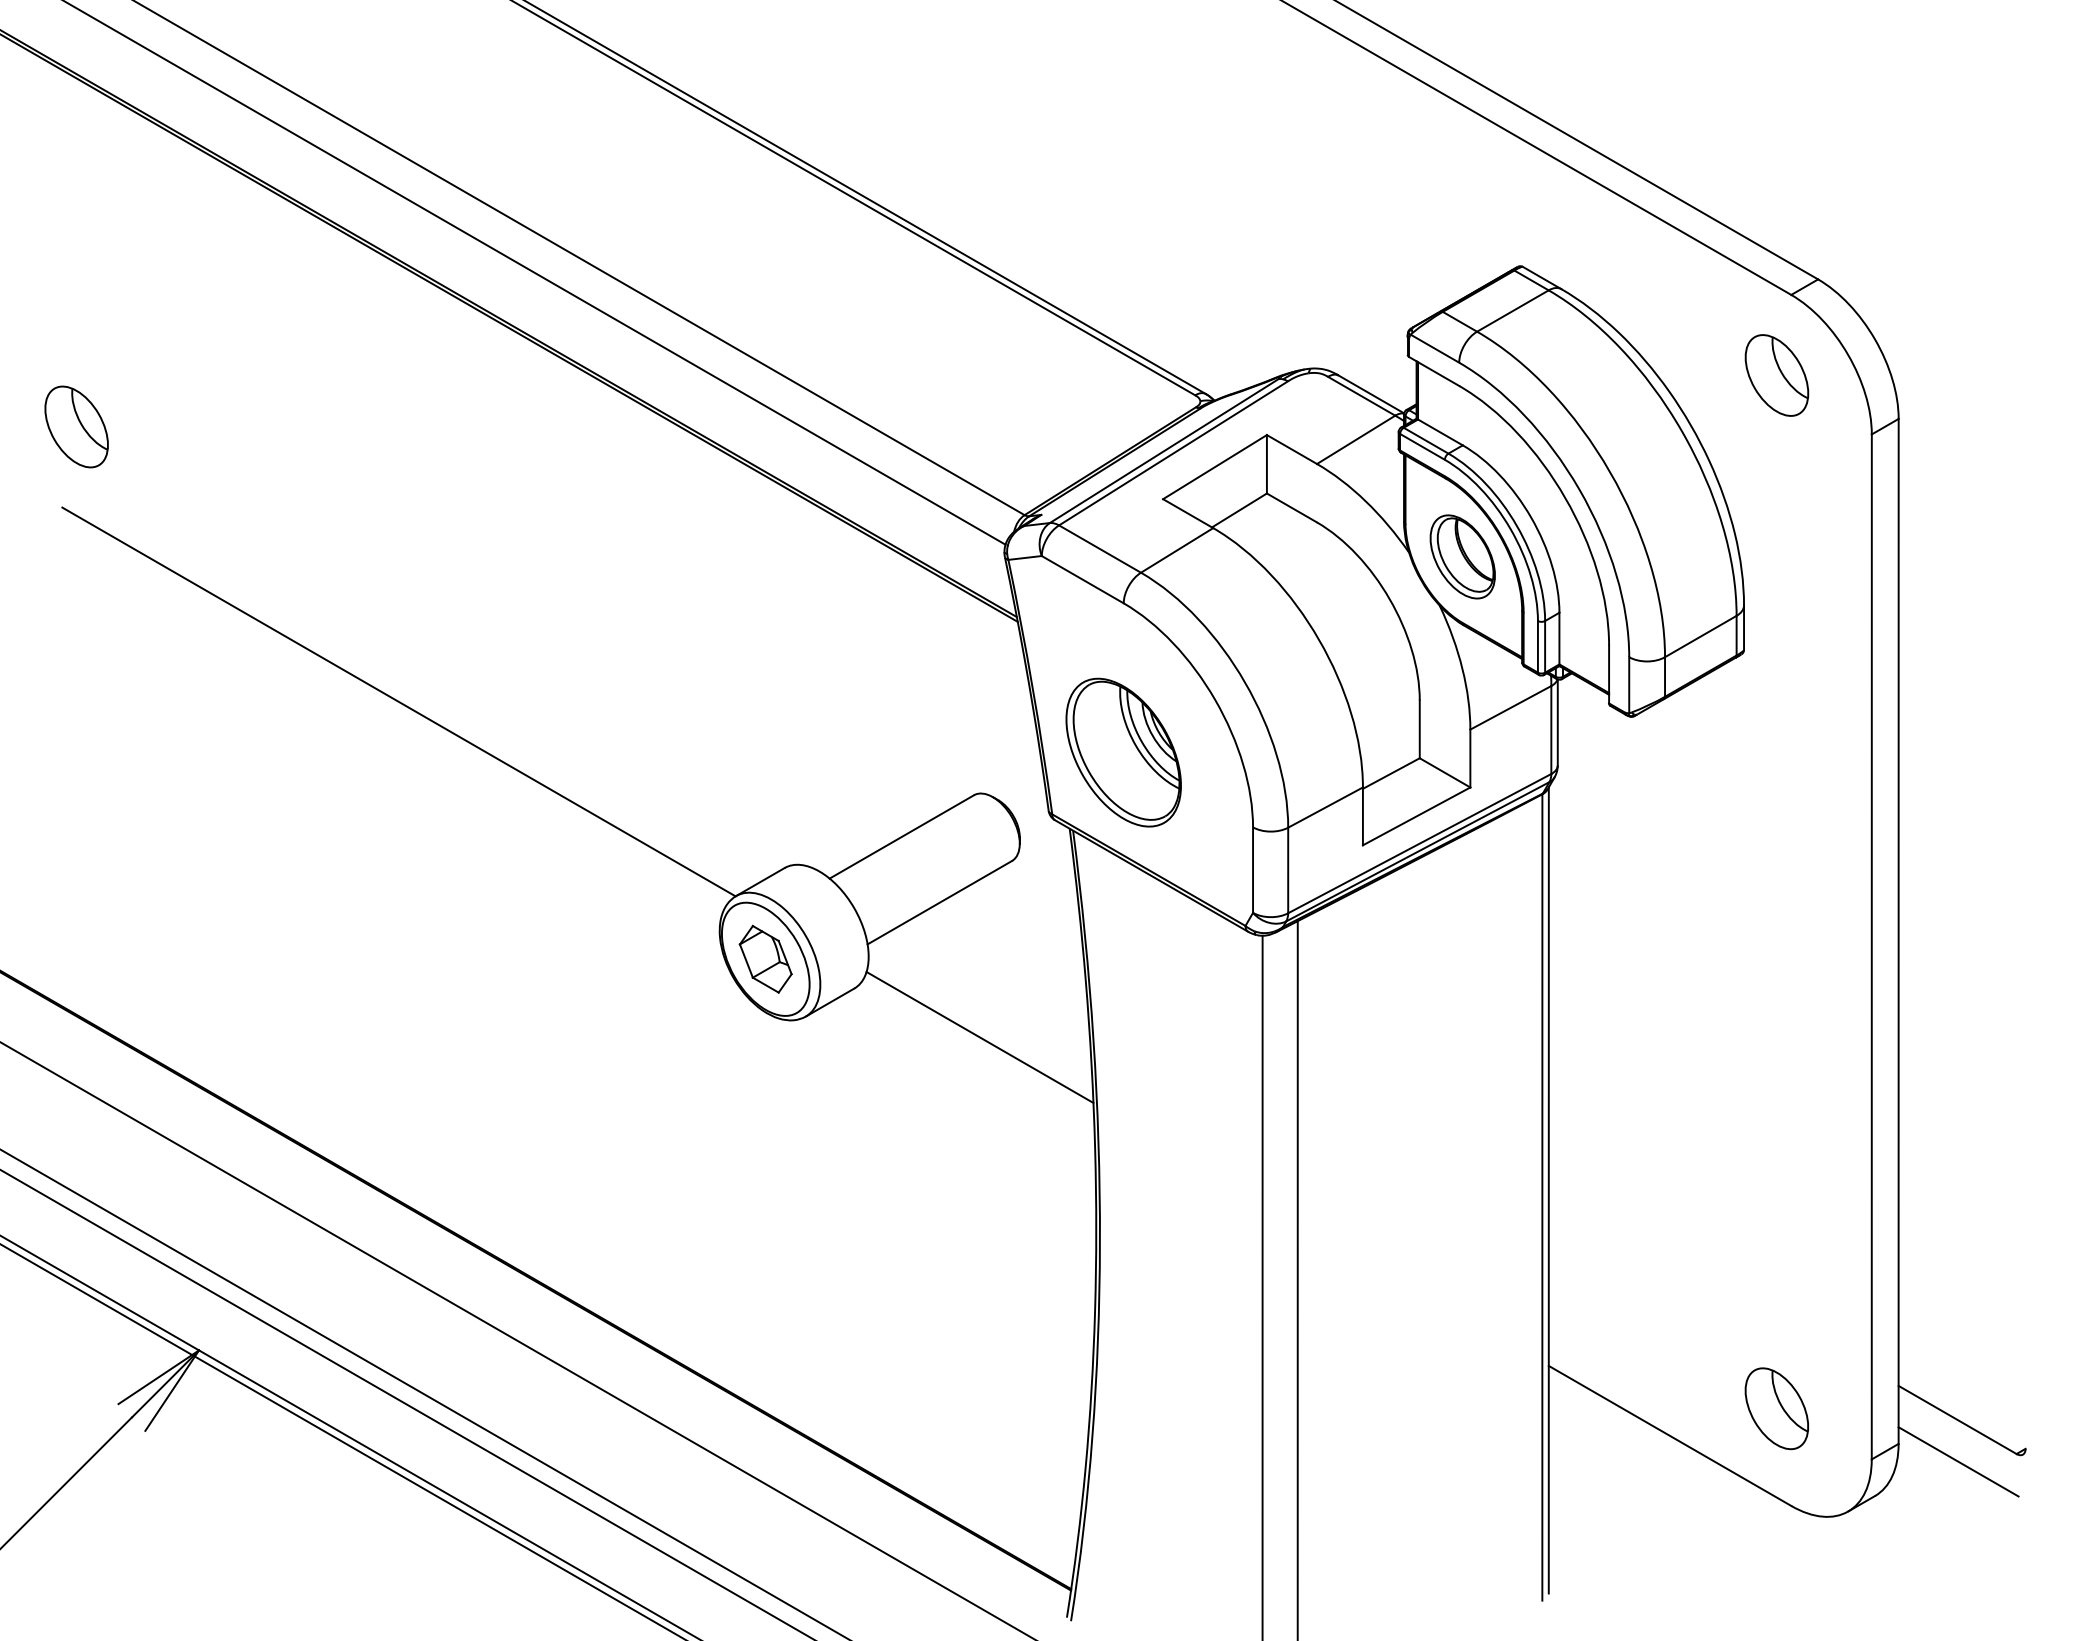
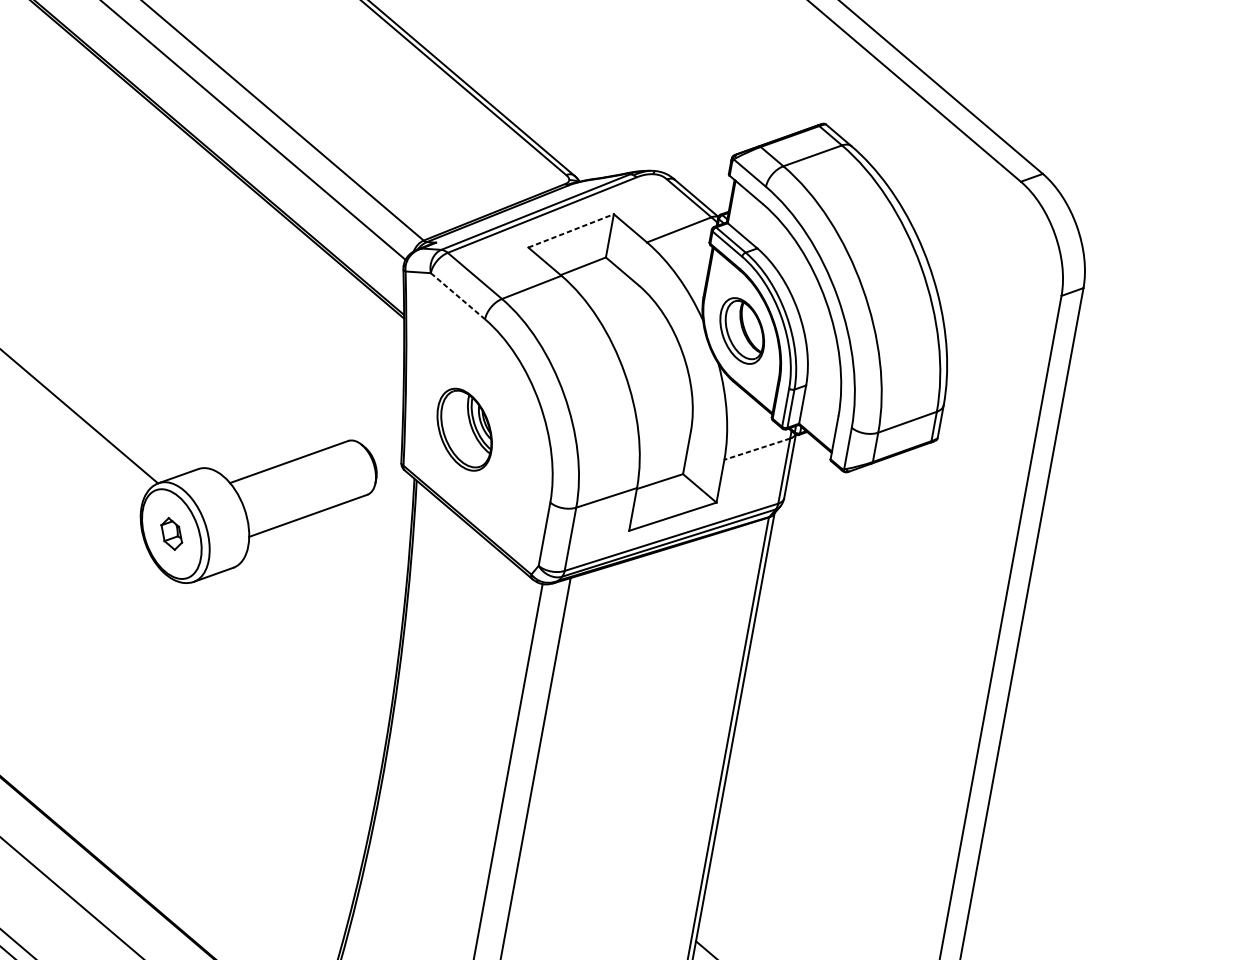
part: (1776, 375) -> (999, 239), removed
line: (1215, 466) -> (571, 230), solid -> dashed
line: (1083, 579) -> (458, 296), solid -> dashed
line: (1510, 707) -> (757, 448), solid -> dashed
part: (1123, 752) -> (464, 429), size x0.7
part: (765, 958) -> (171, 533), size x0.6
line: (979, 1037) -> (319, 620), removed

